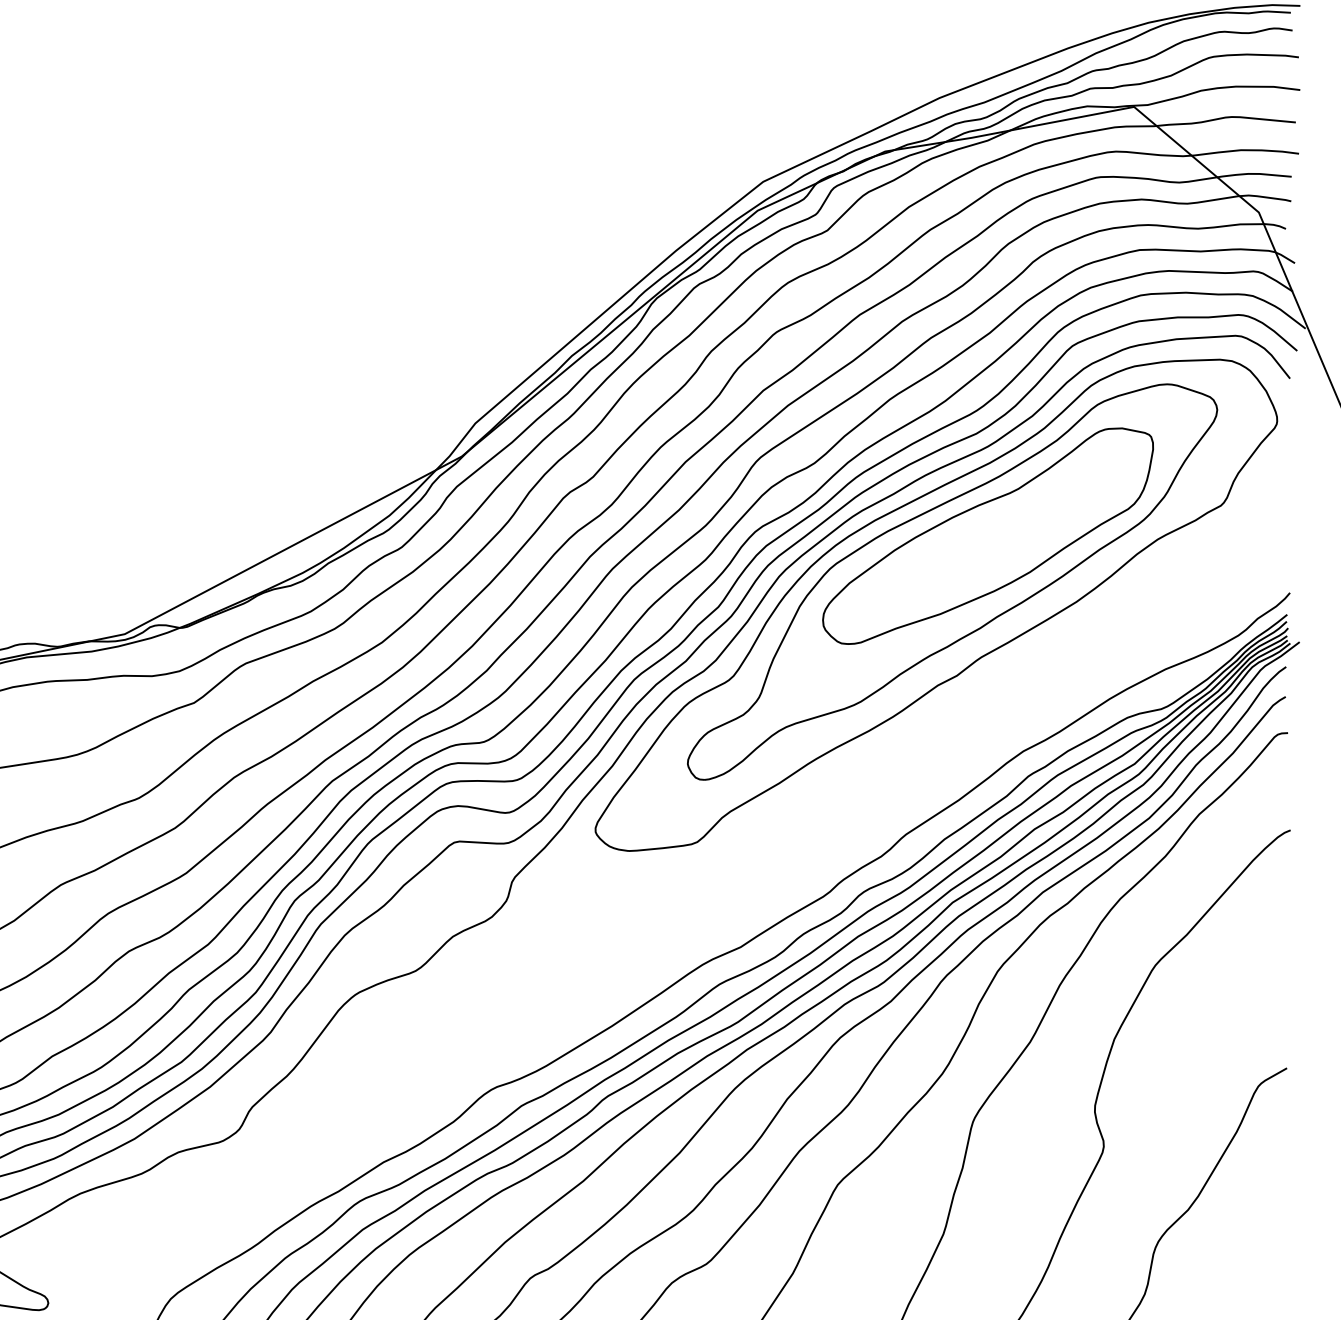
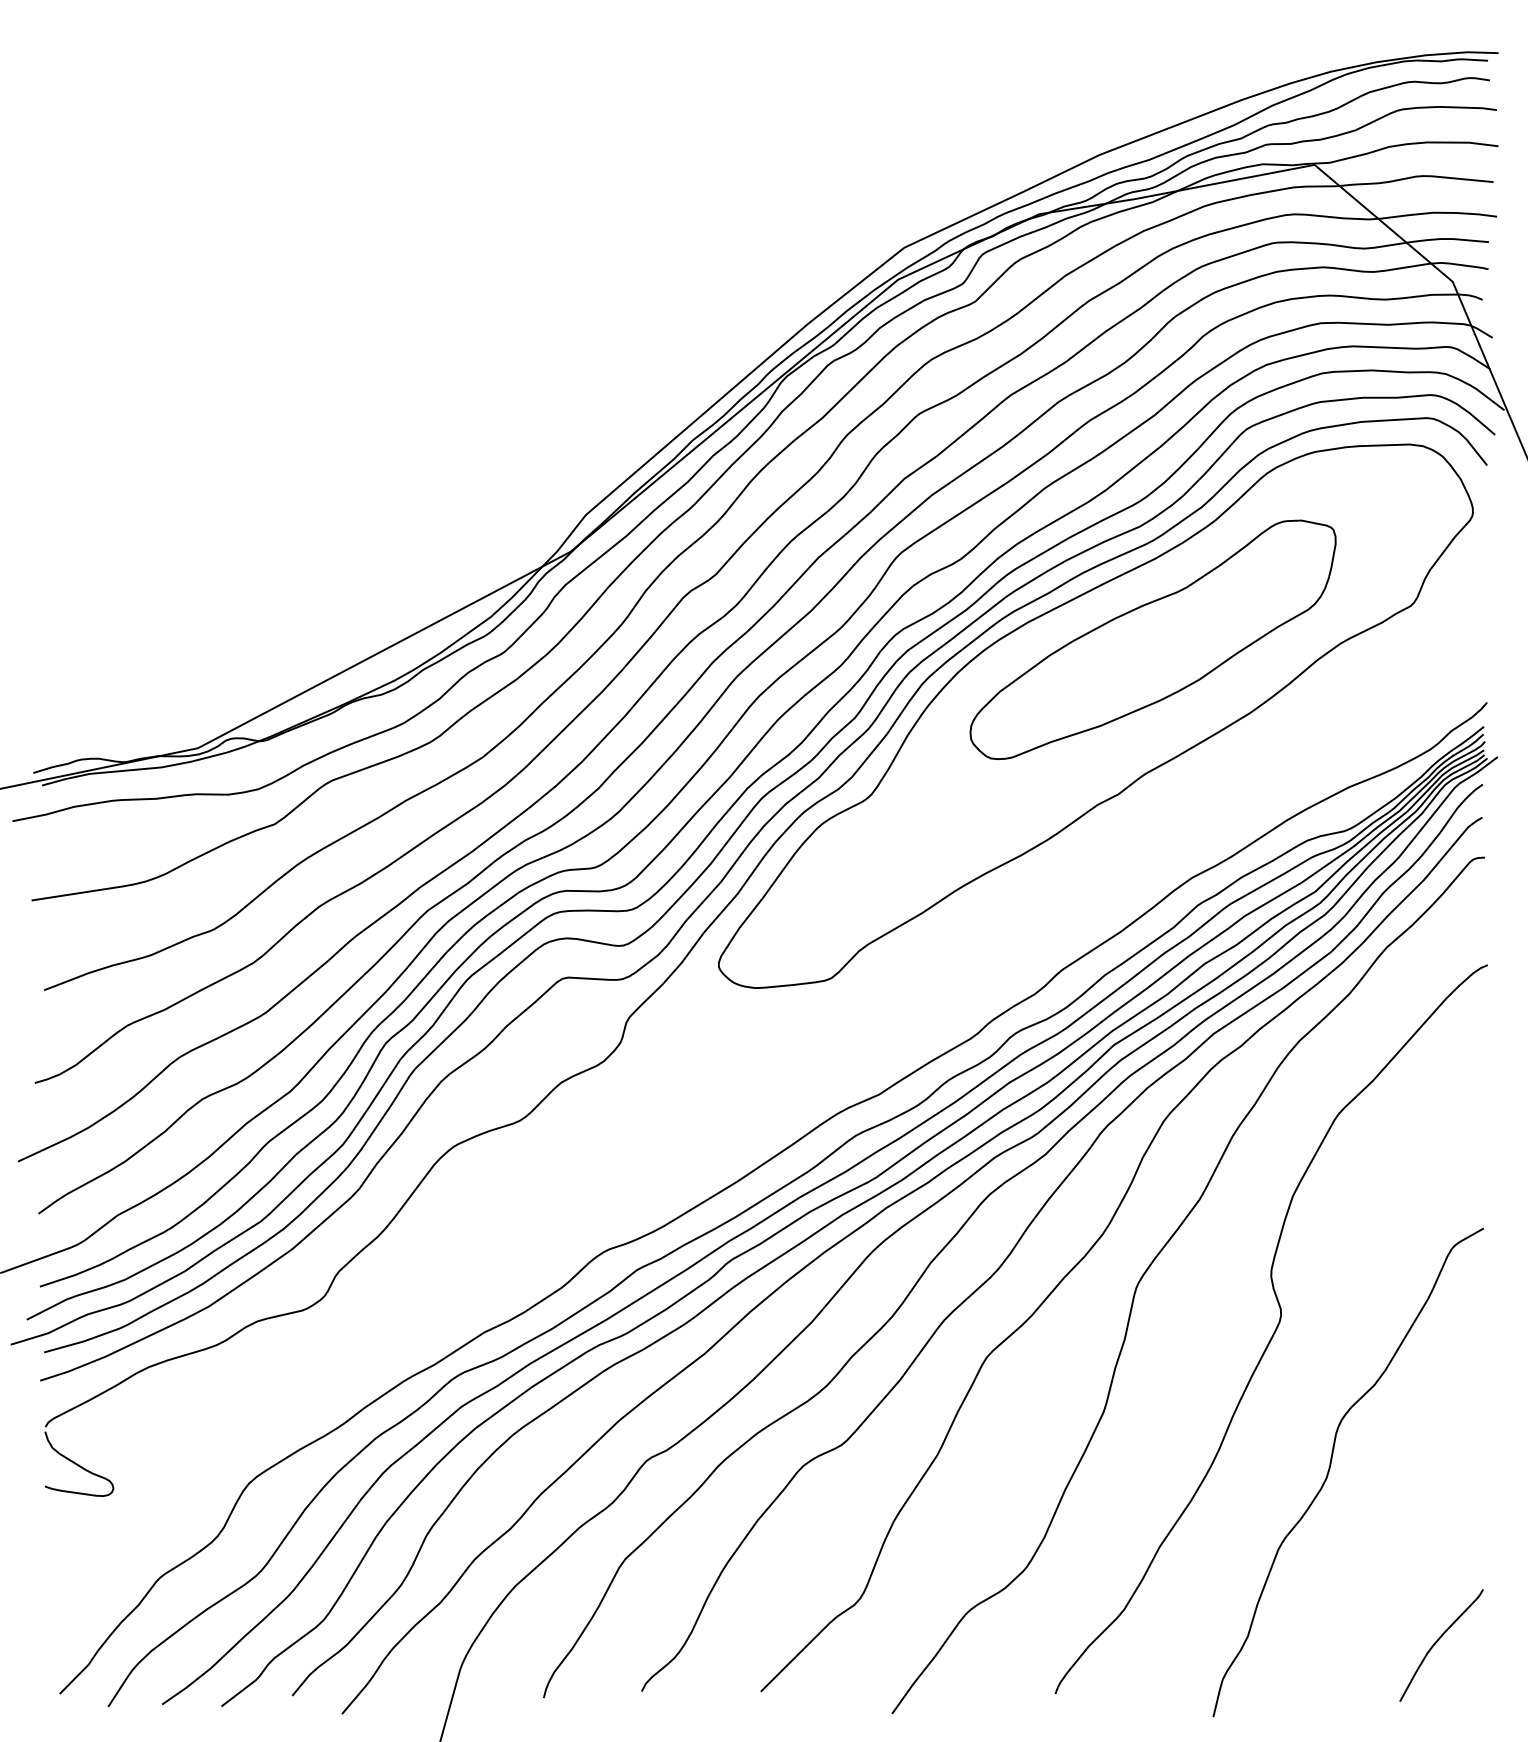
part: (952, 582) -> (1113, 690), removed

